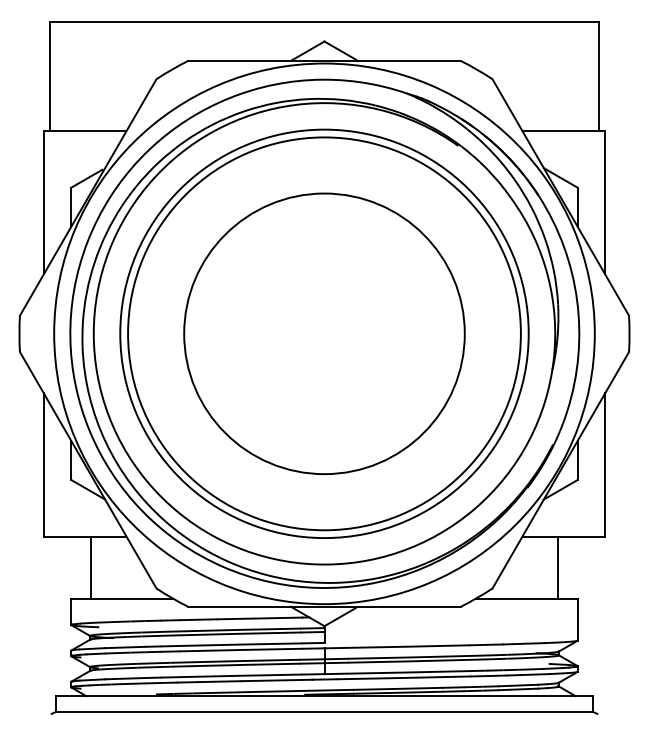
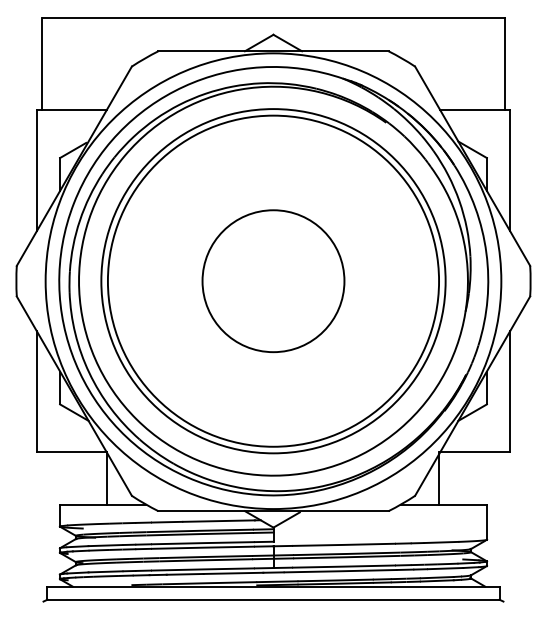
circle: (324, 333) -> (273, 280), size x0.6
line: (90, 567) -> (106, 478), moved
line: (558, 567) -> (438, 478), moved

